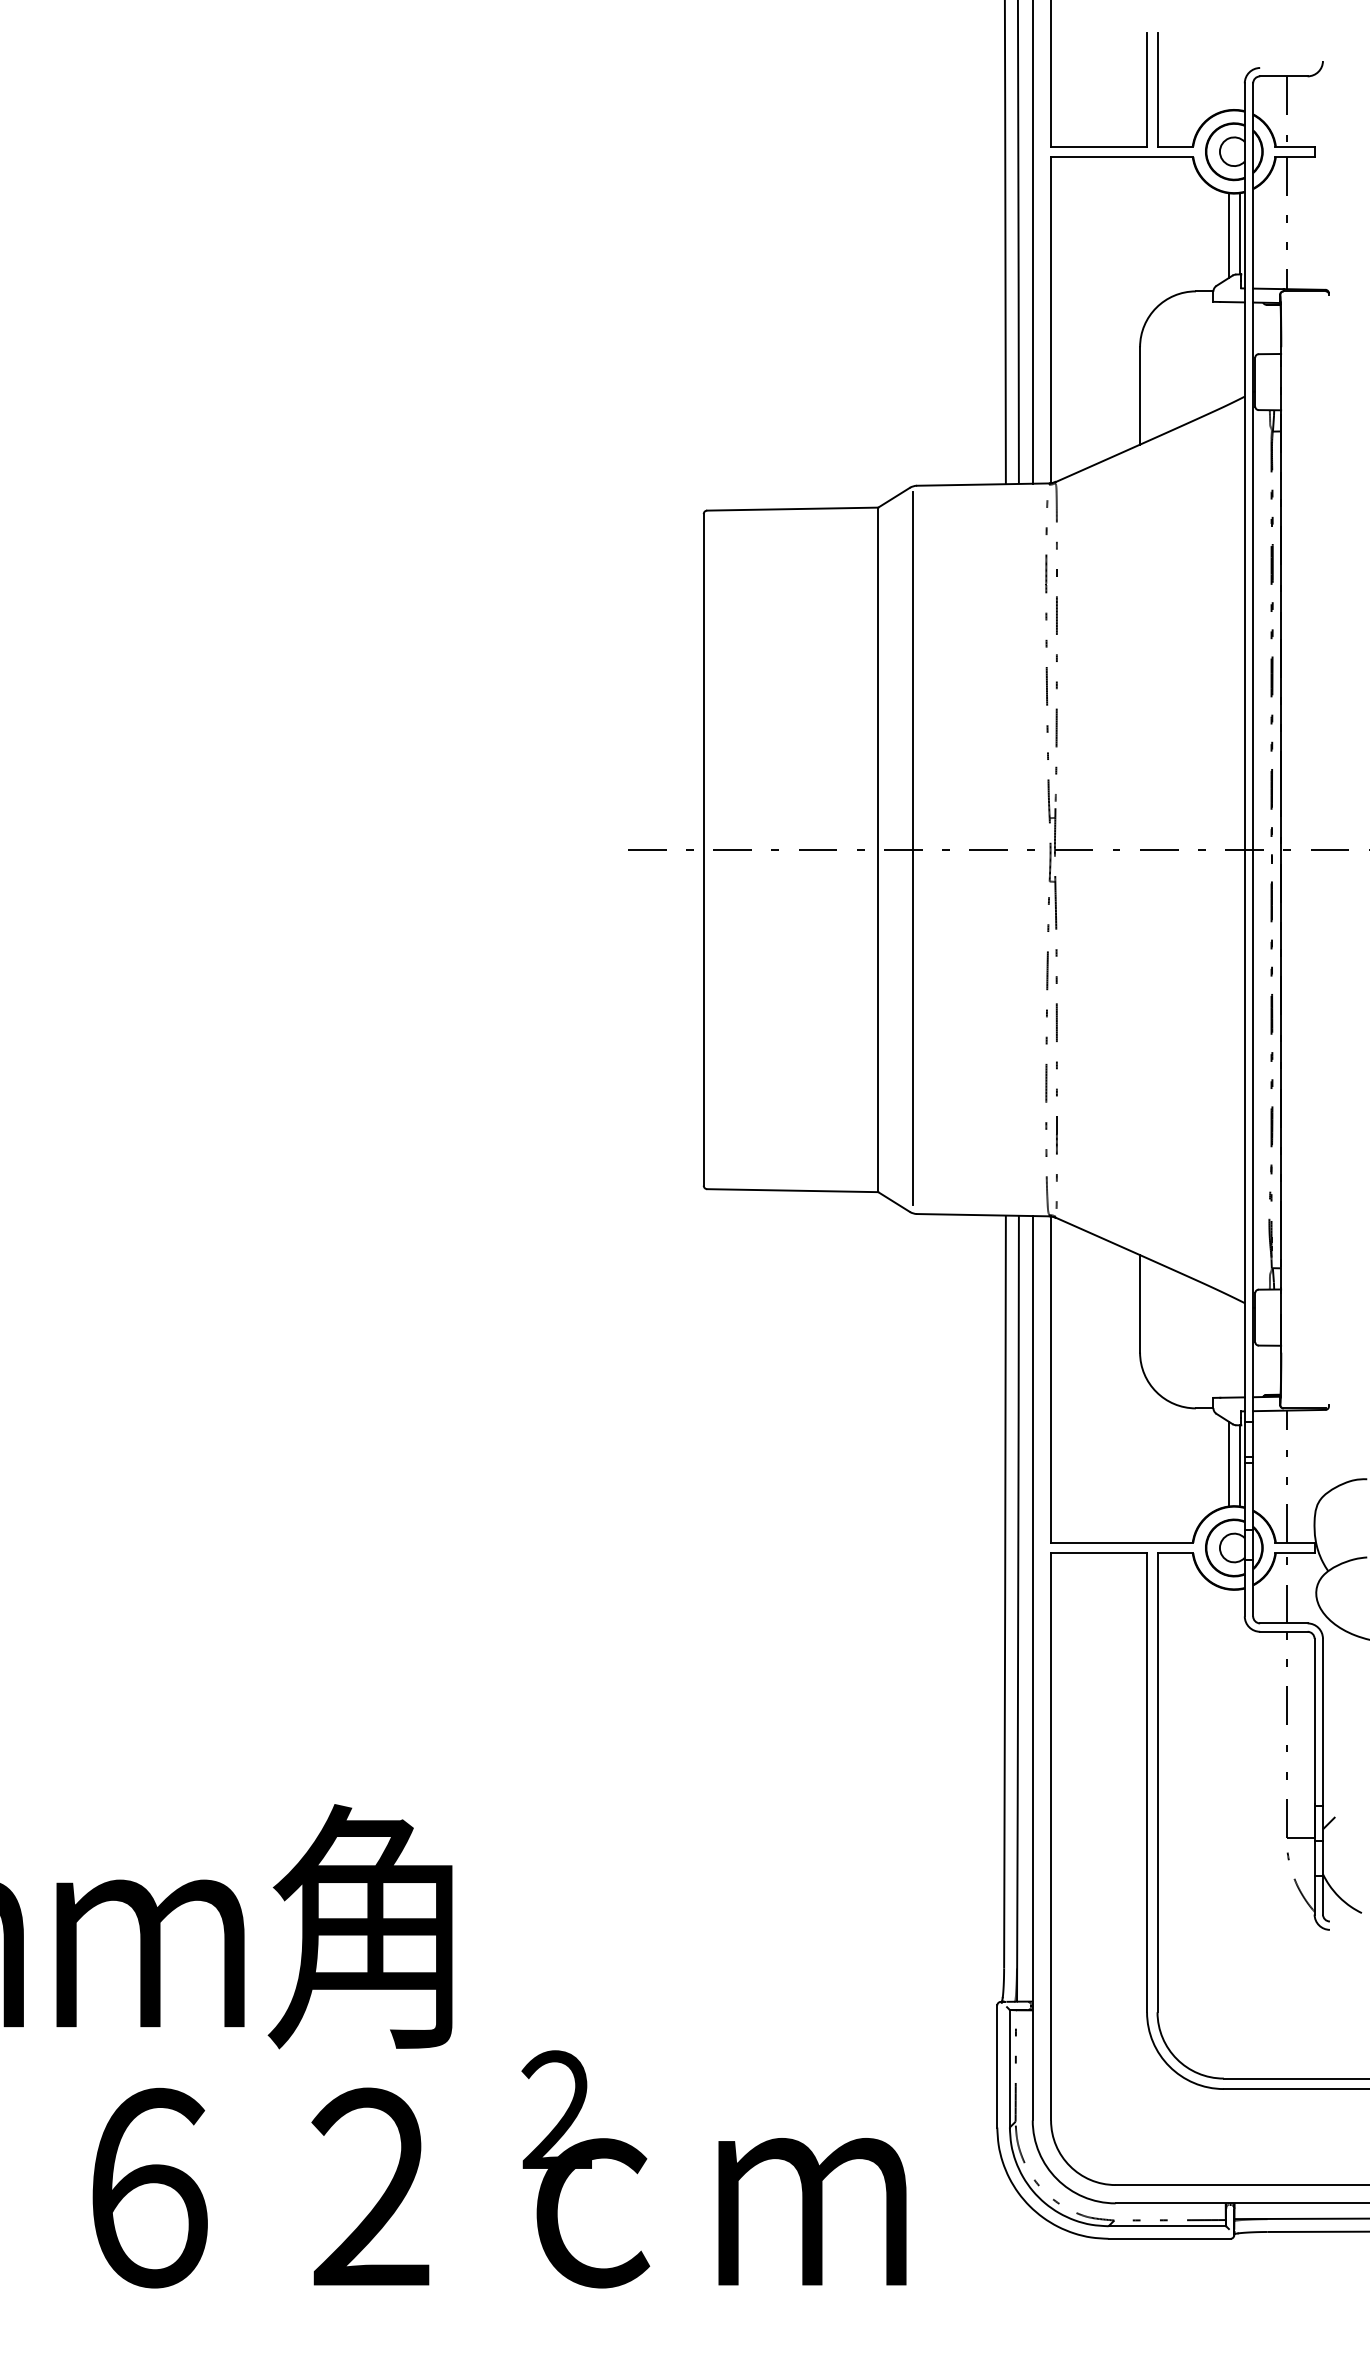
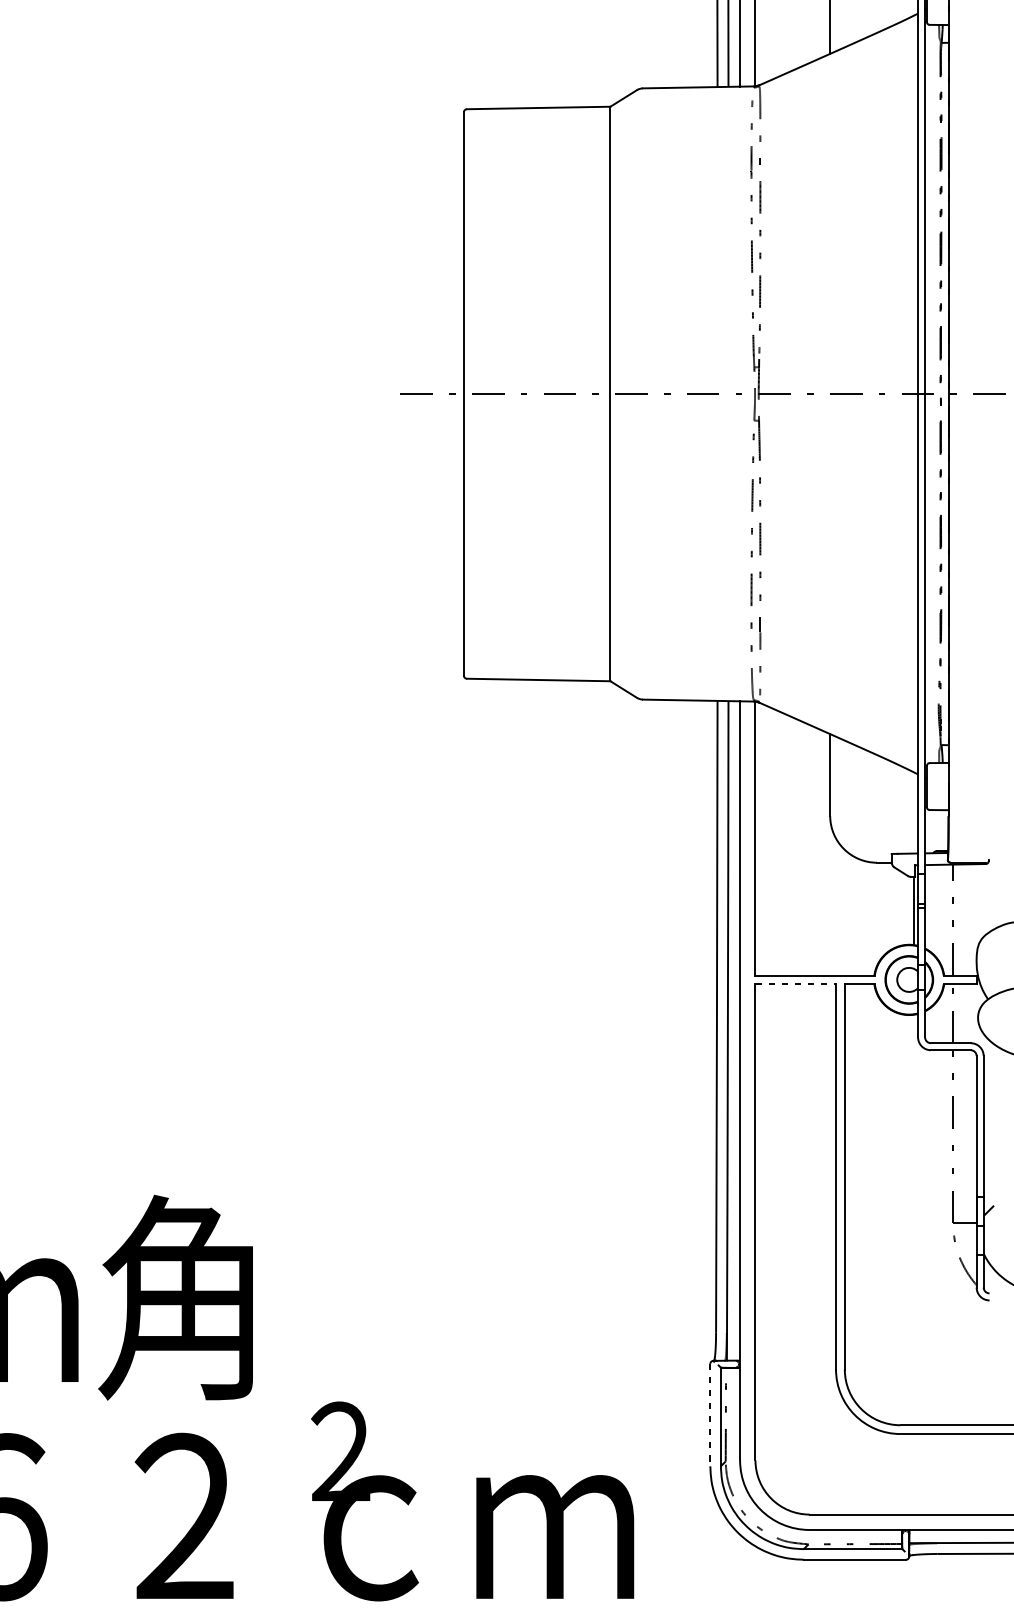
line: (913, 848) -> (640, 392), removed
line: (1229, 1463) -> (905, 909), removed
line: (1099, 1553) -> (796, 984), solid -> dashed
line: (997, 2066) -> (710, 1415), solid -> dashed

